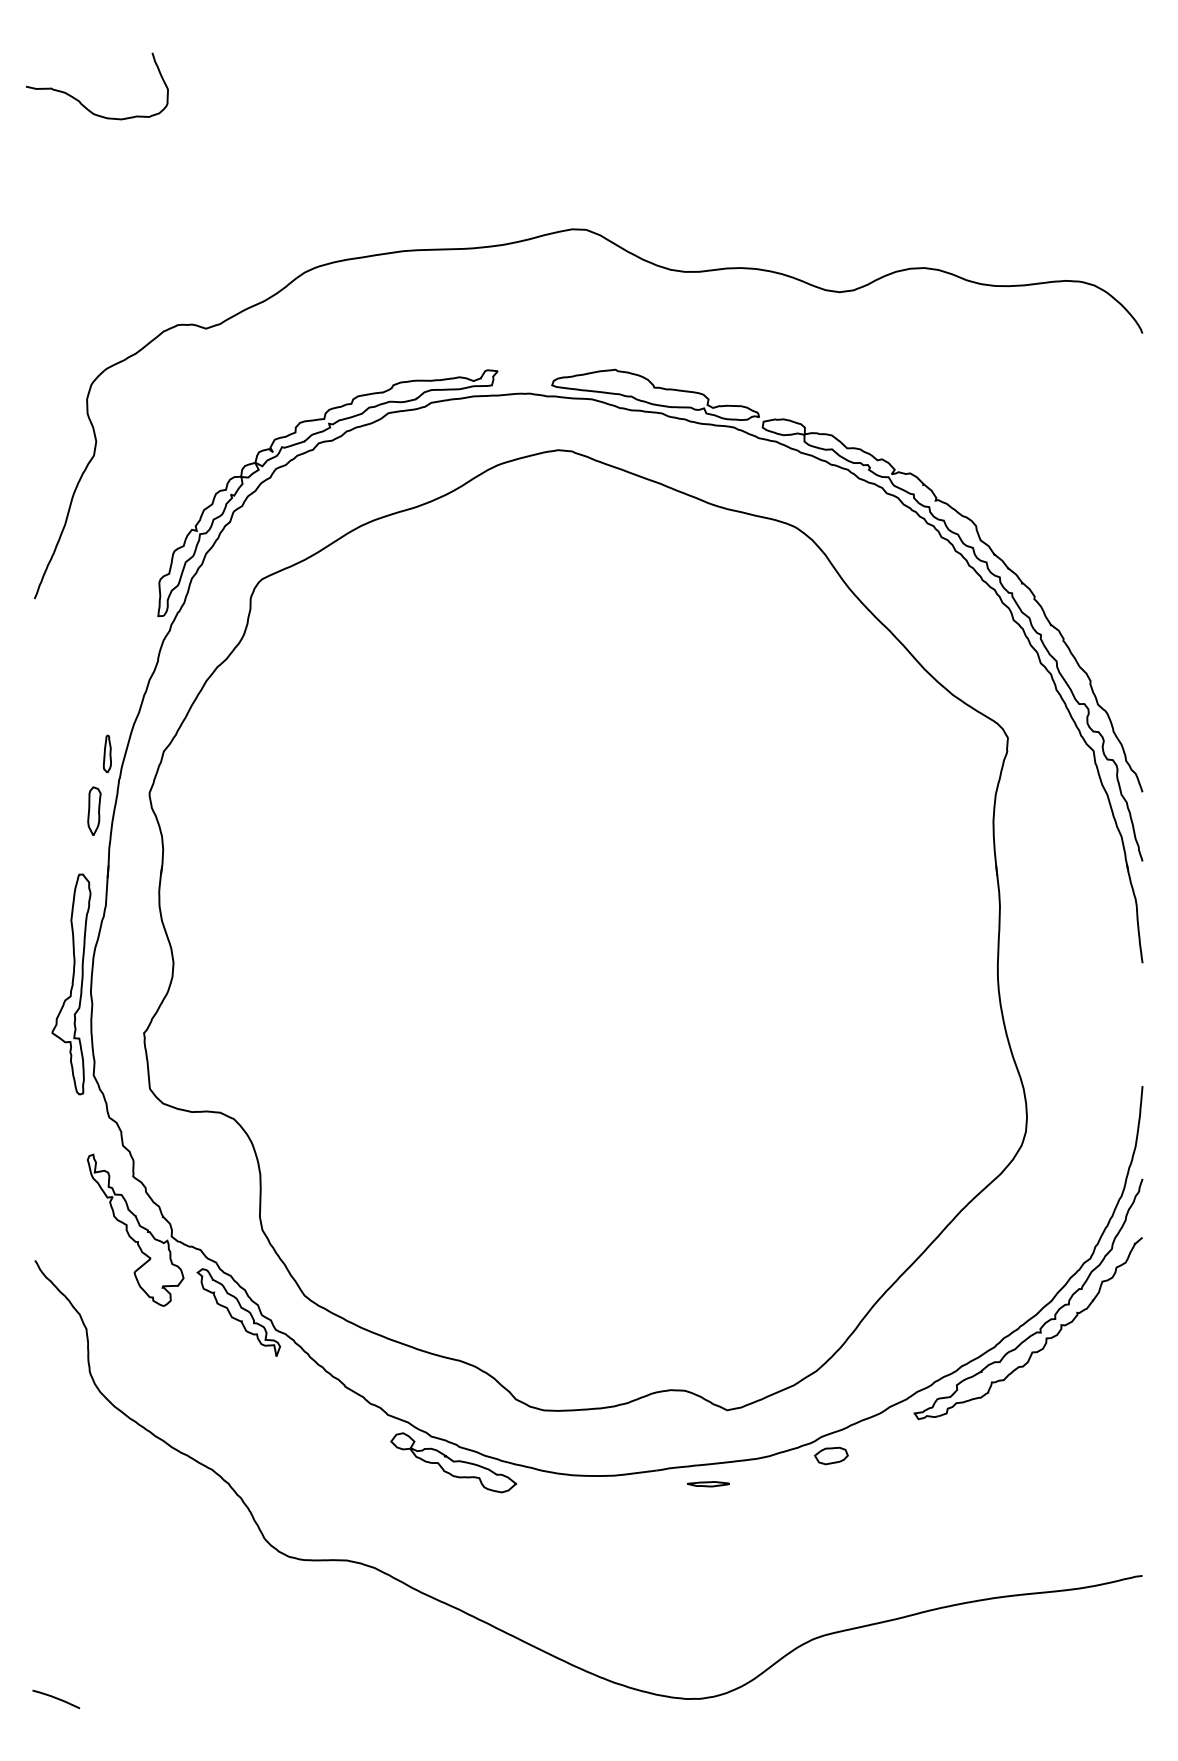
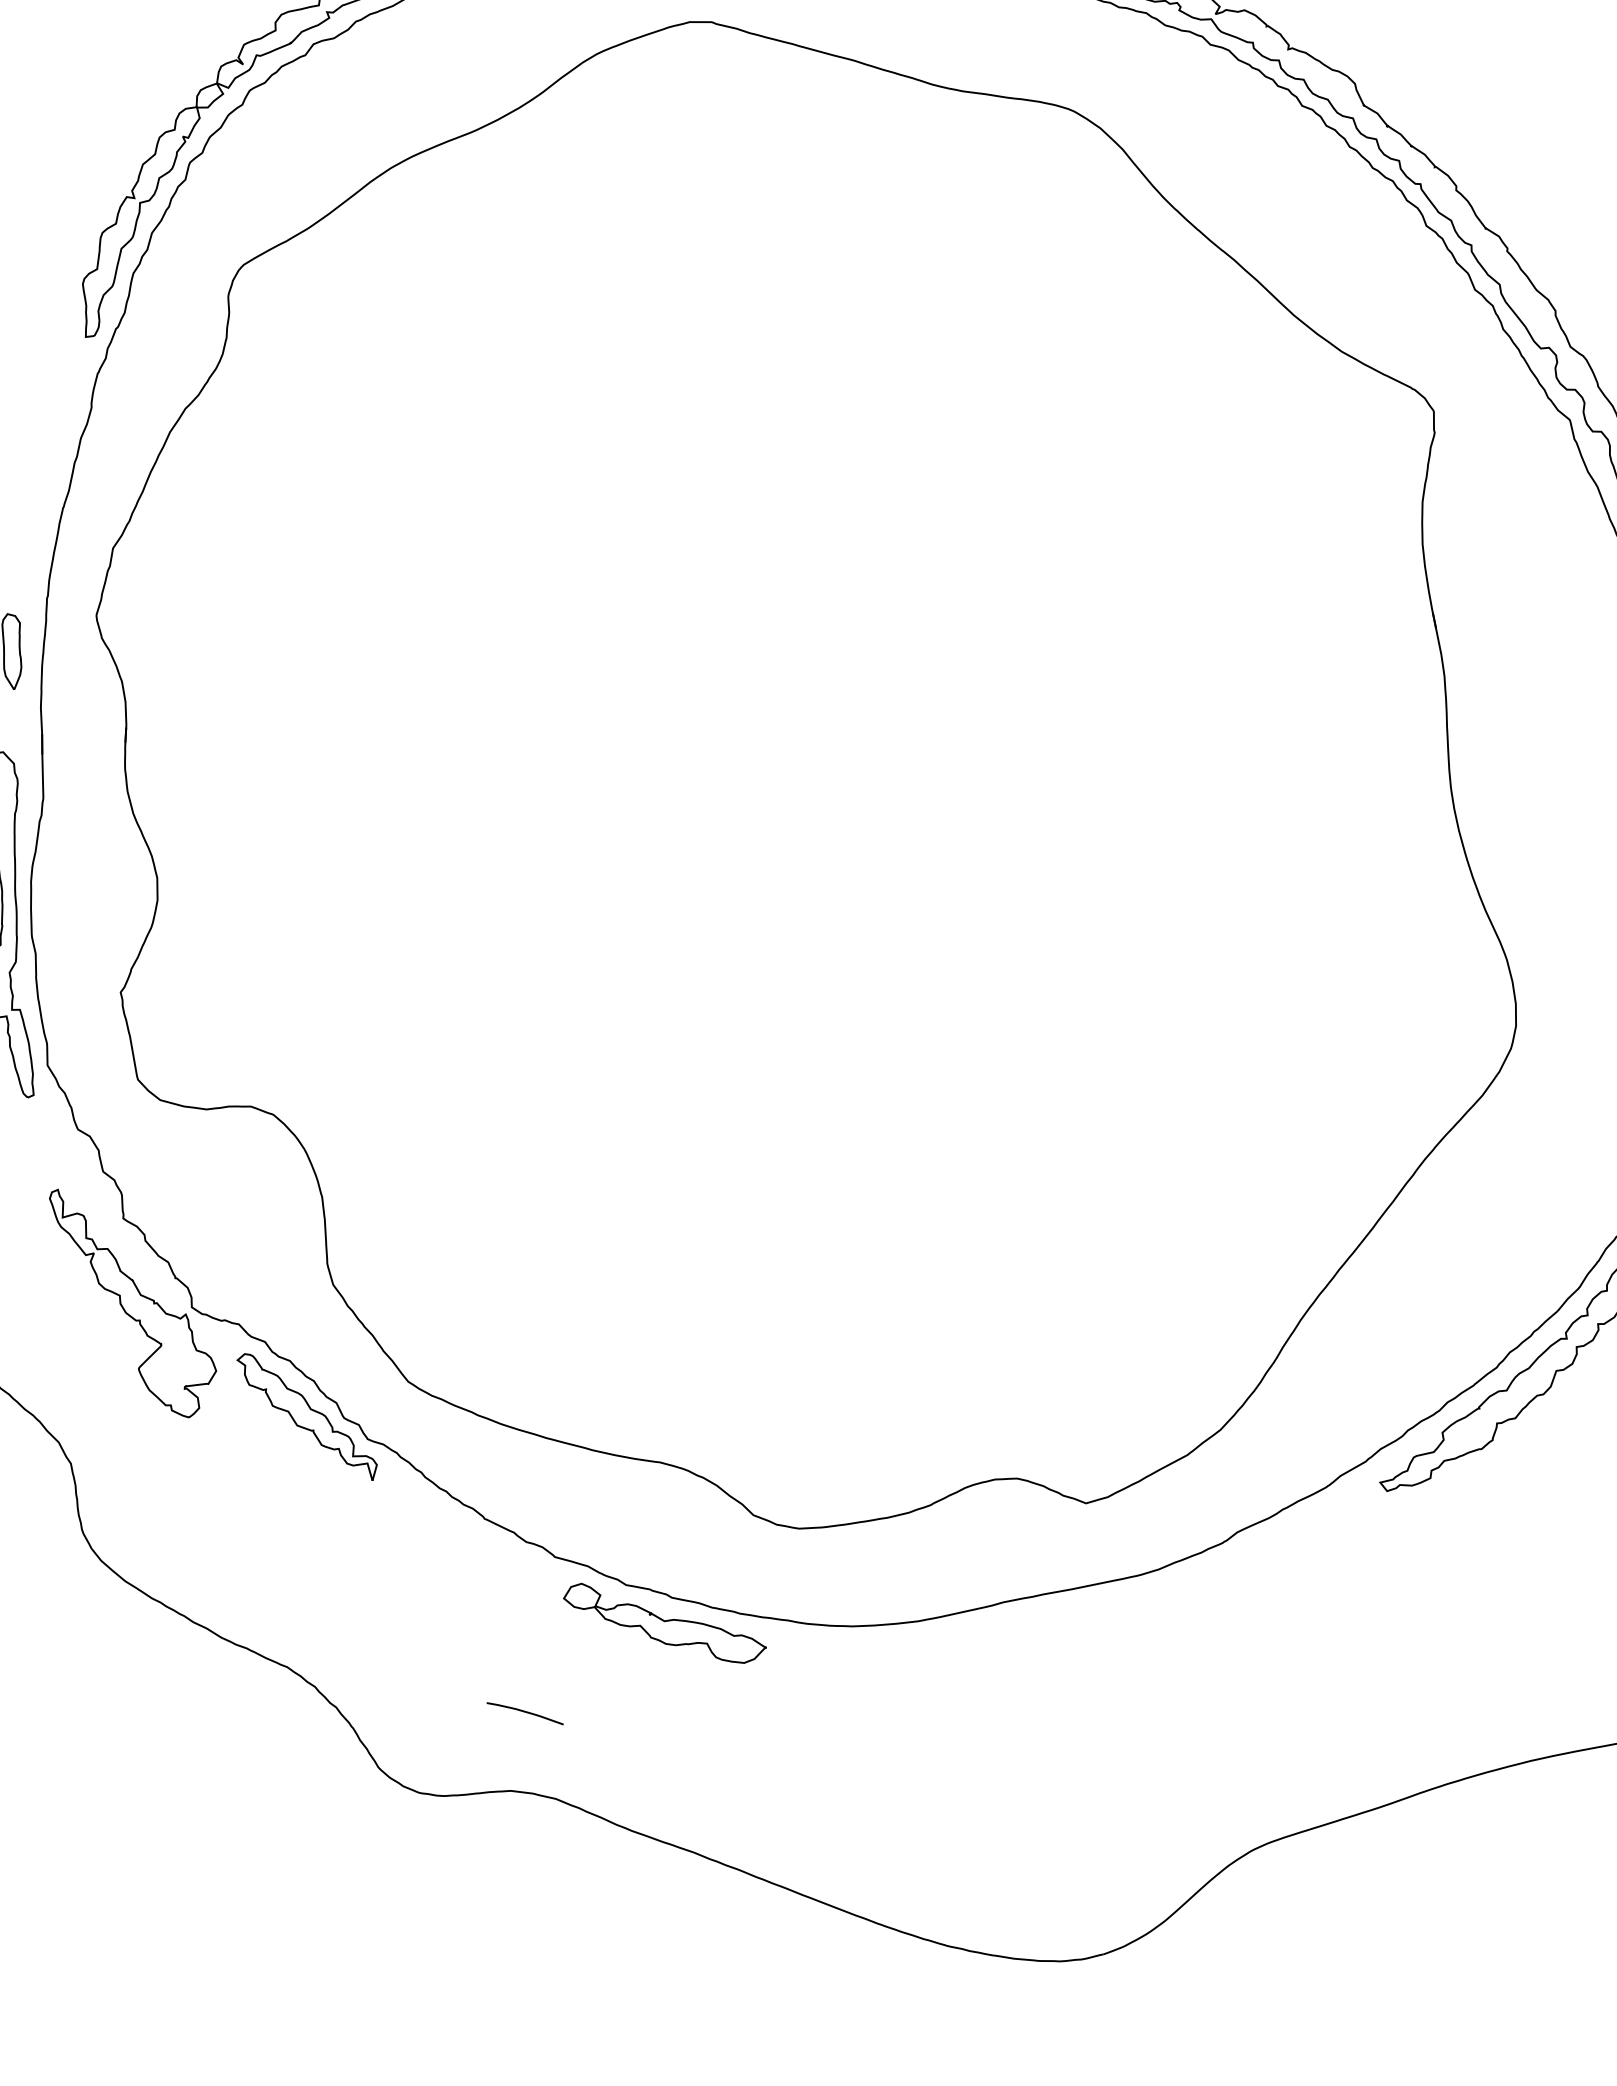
part: (106, 753) -> (23, 559), removed
part: (831, 1455) -> (1255, 1559), removed
part: (708, 1484) -> (1067, 1622), removed
curve: (56, 1699) -> (525, 1713), moved

